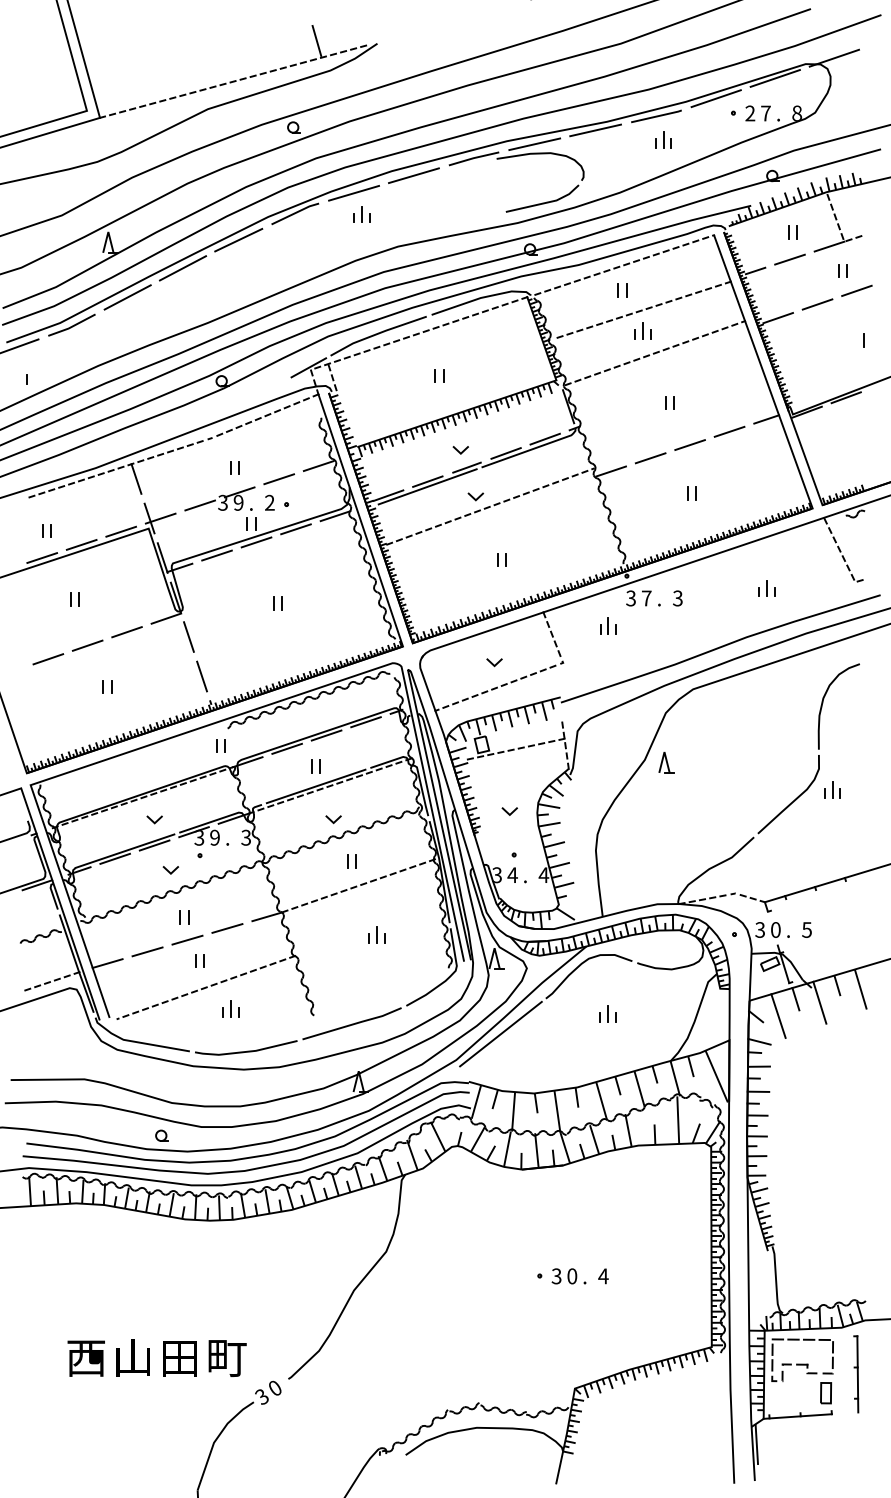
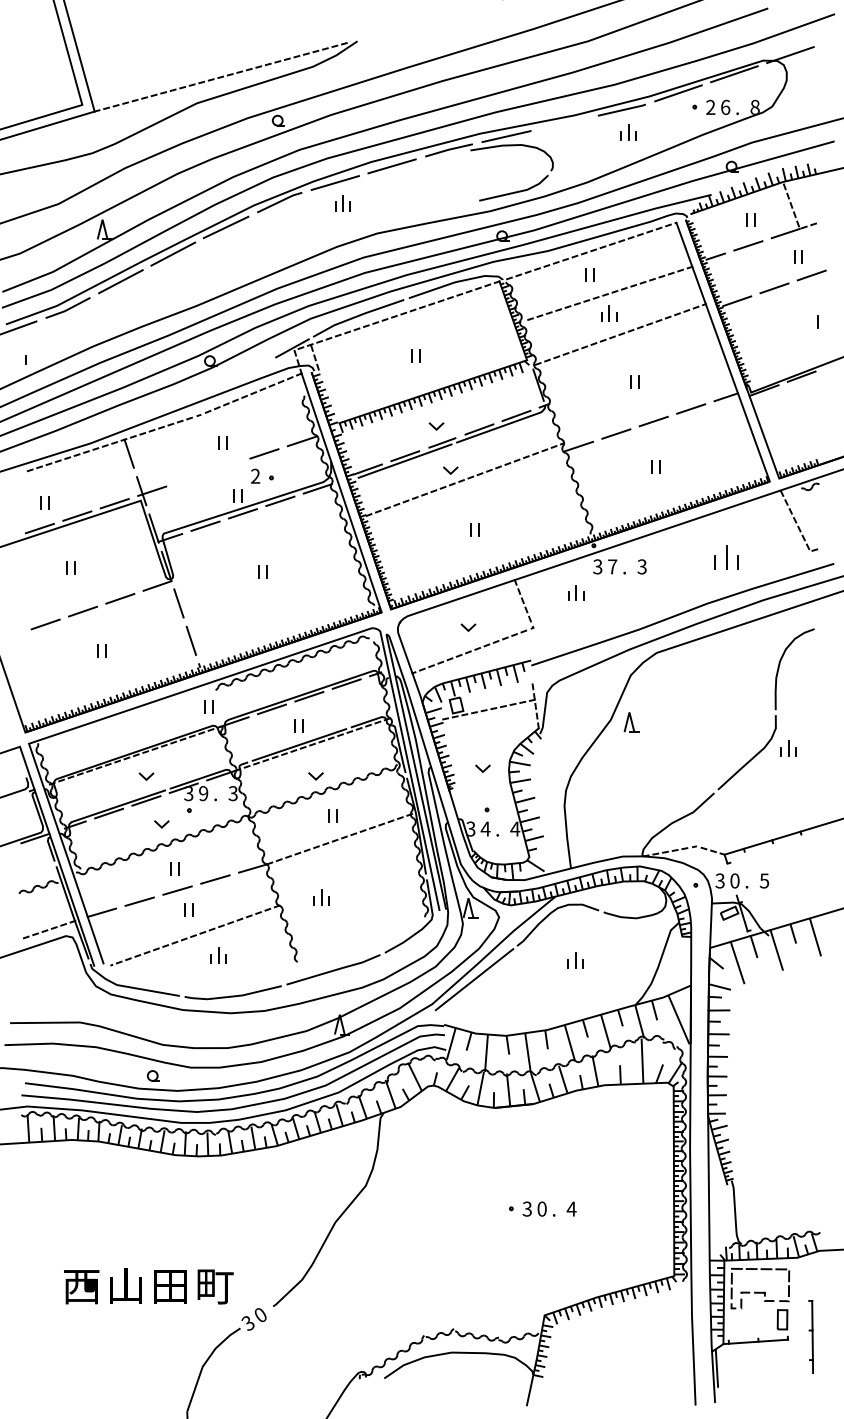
line: (316, 40) -> (299, 38), removed
text: (765, 113) -> (725, 107), 7 -> 6
line: (595, 130) -> (564, 123), removed
part: (219, 498) -> (207, 472), removed
part: (766, 588) -> (726, 557), size x1.6
part: (376, 934) -> (321, 897), moved
part: (856, 1374) -> (811, 1337), moved

